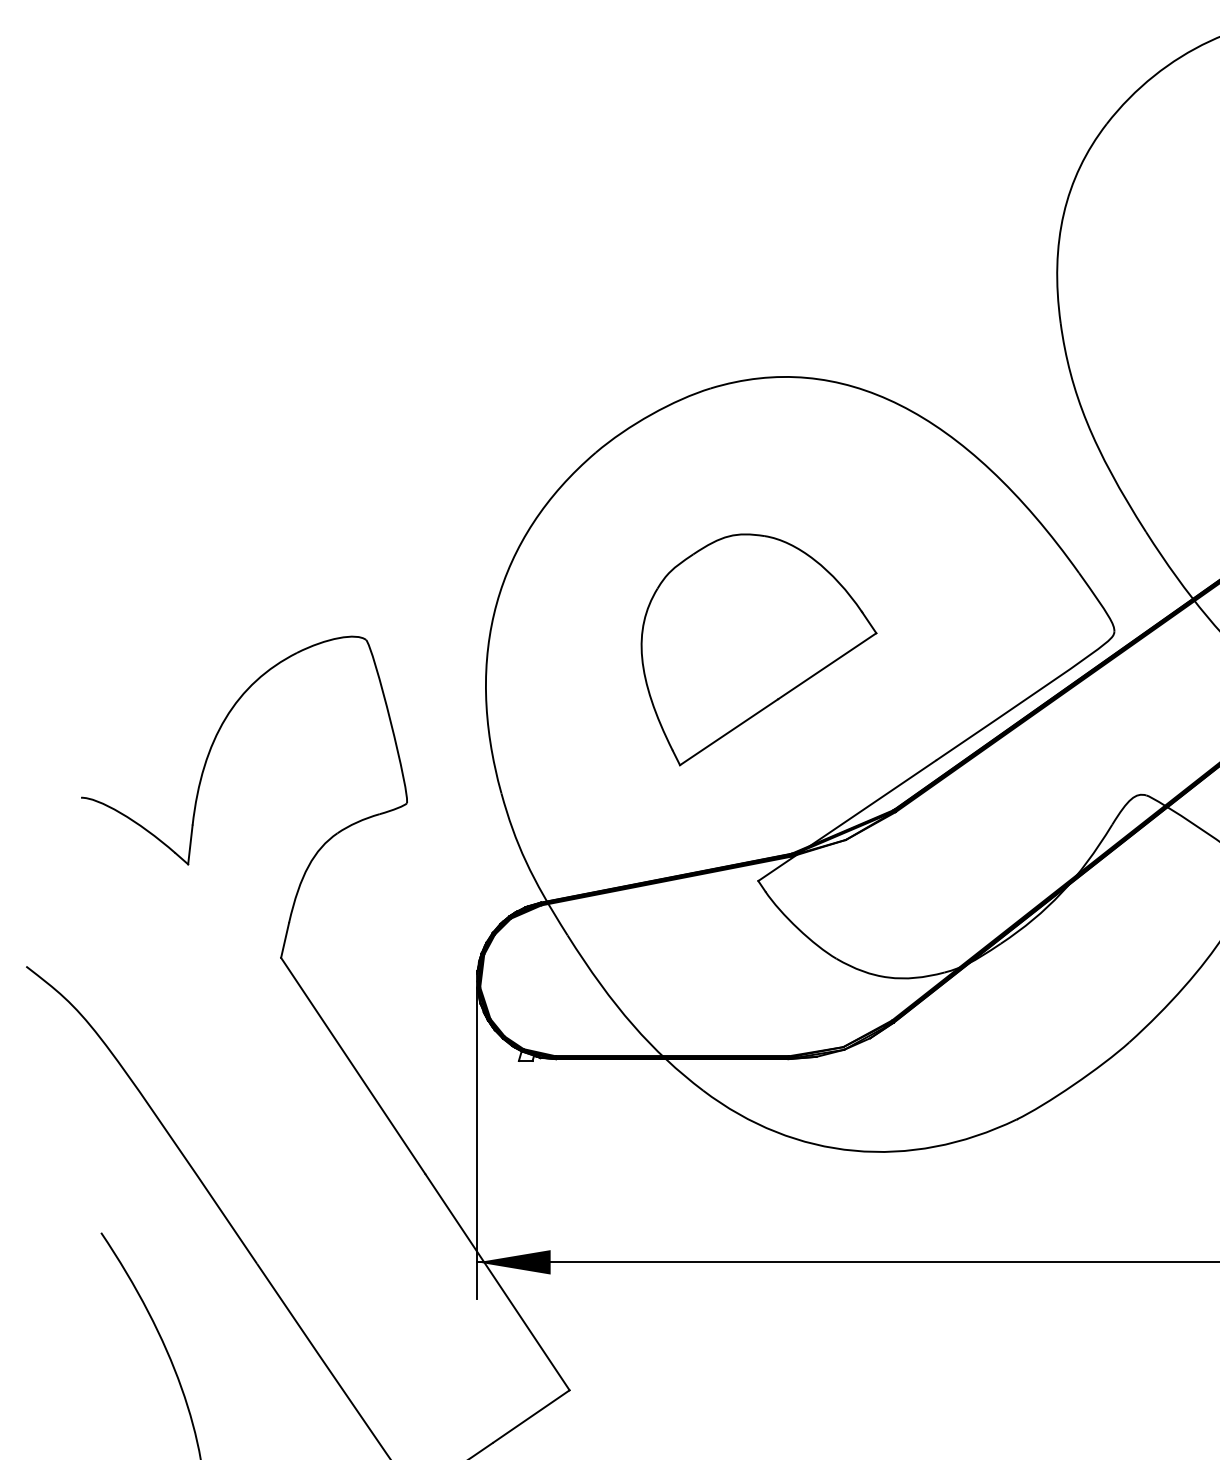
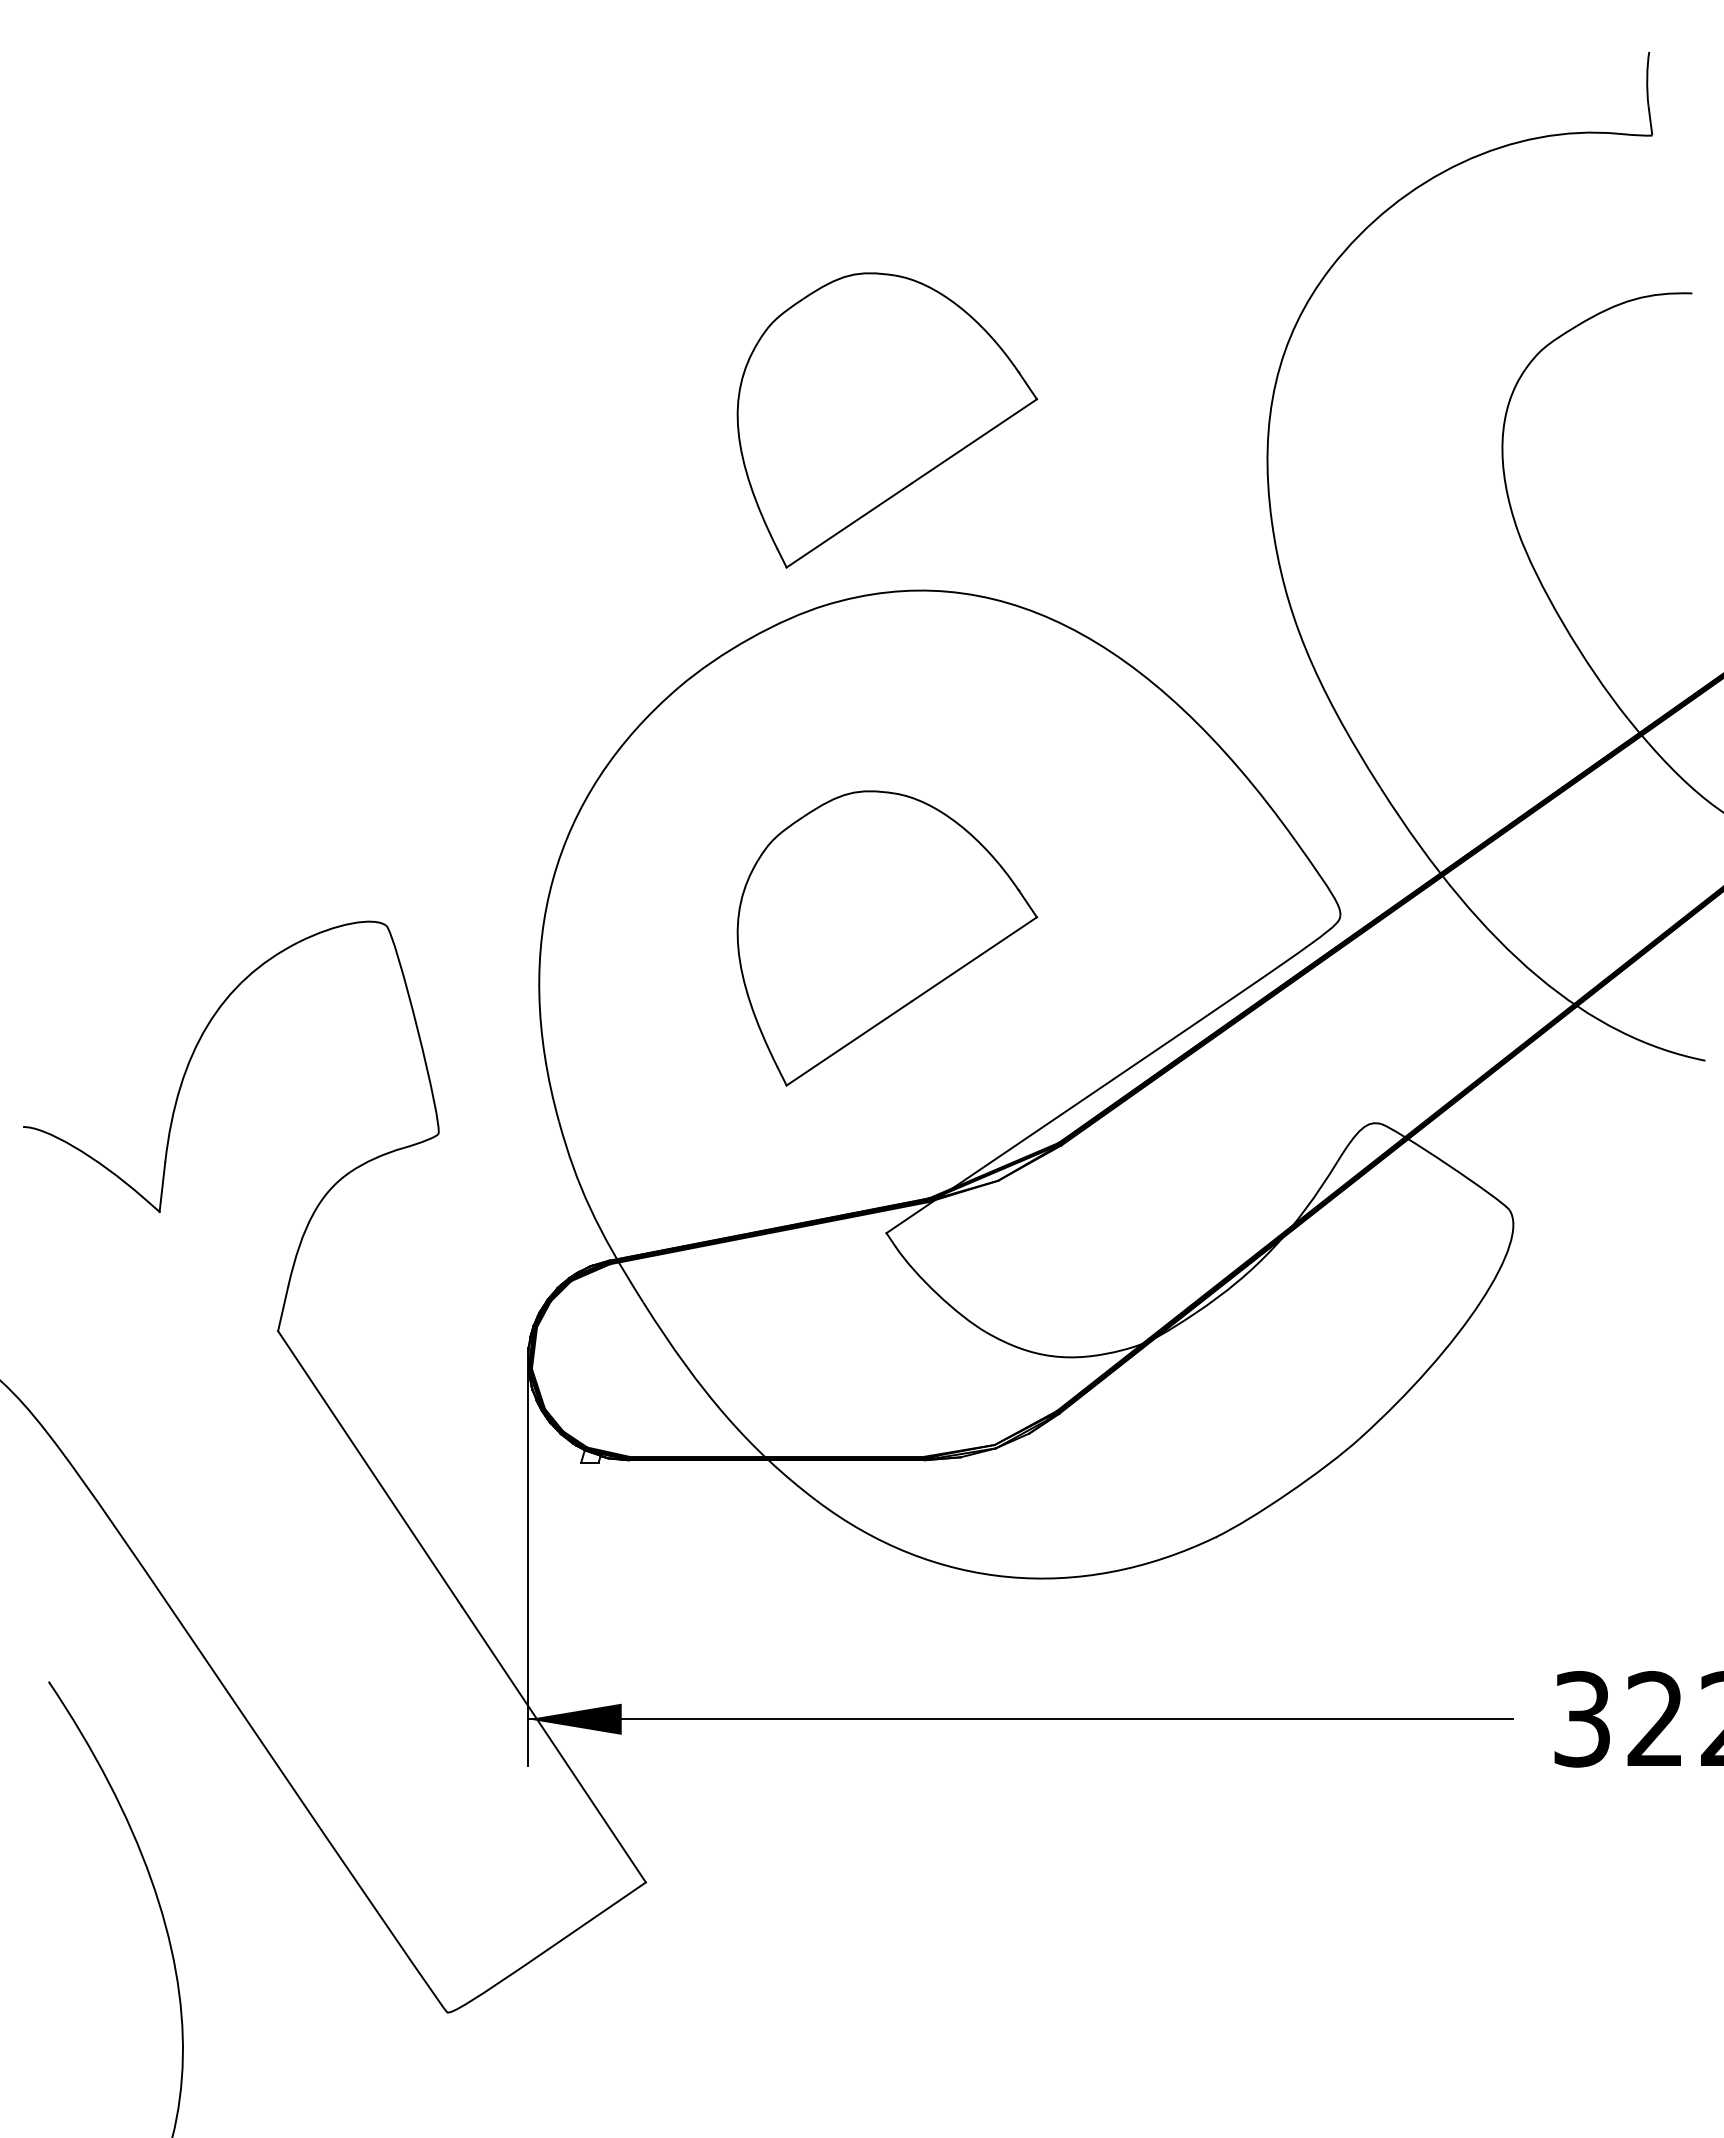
part: (759, 243) -> (887, 420), added

